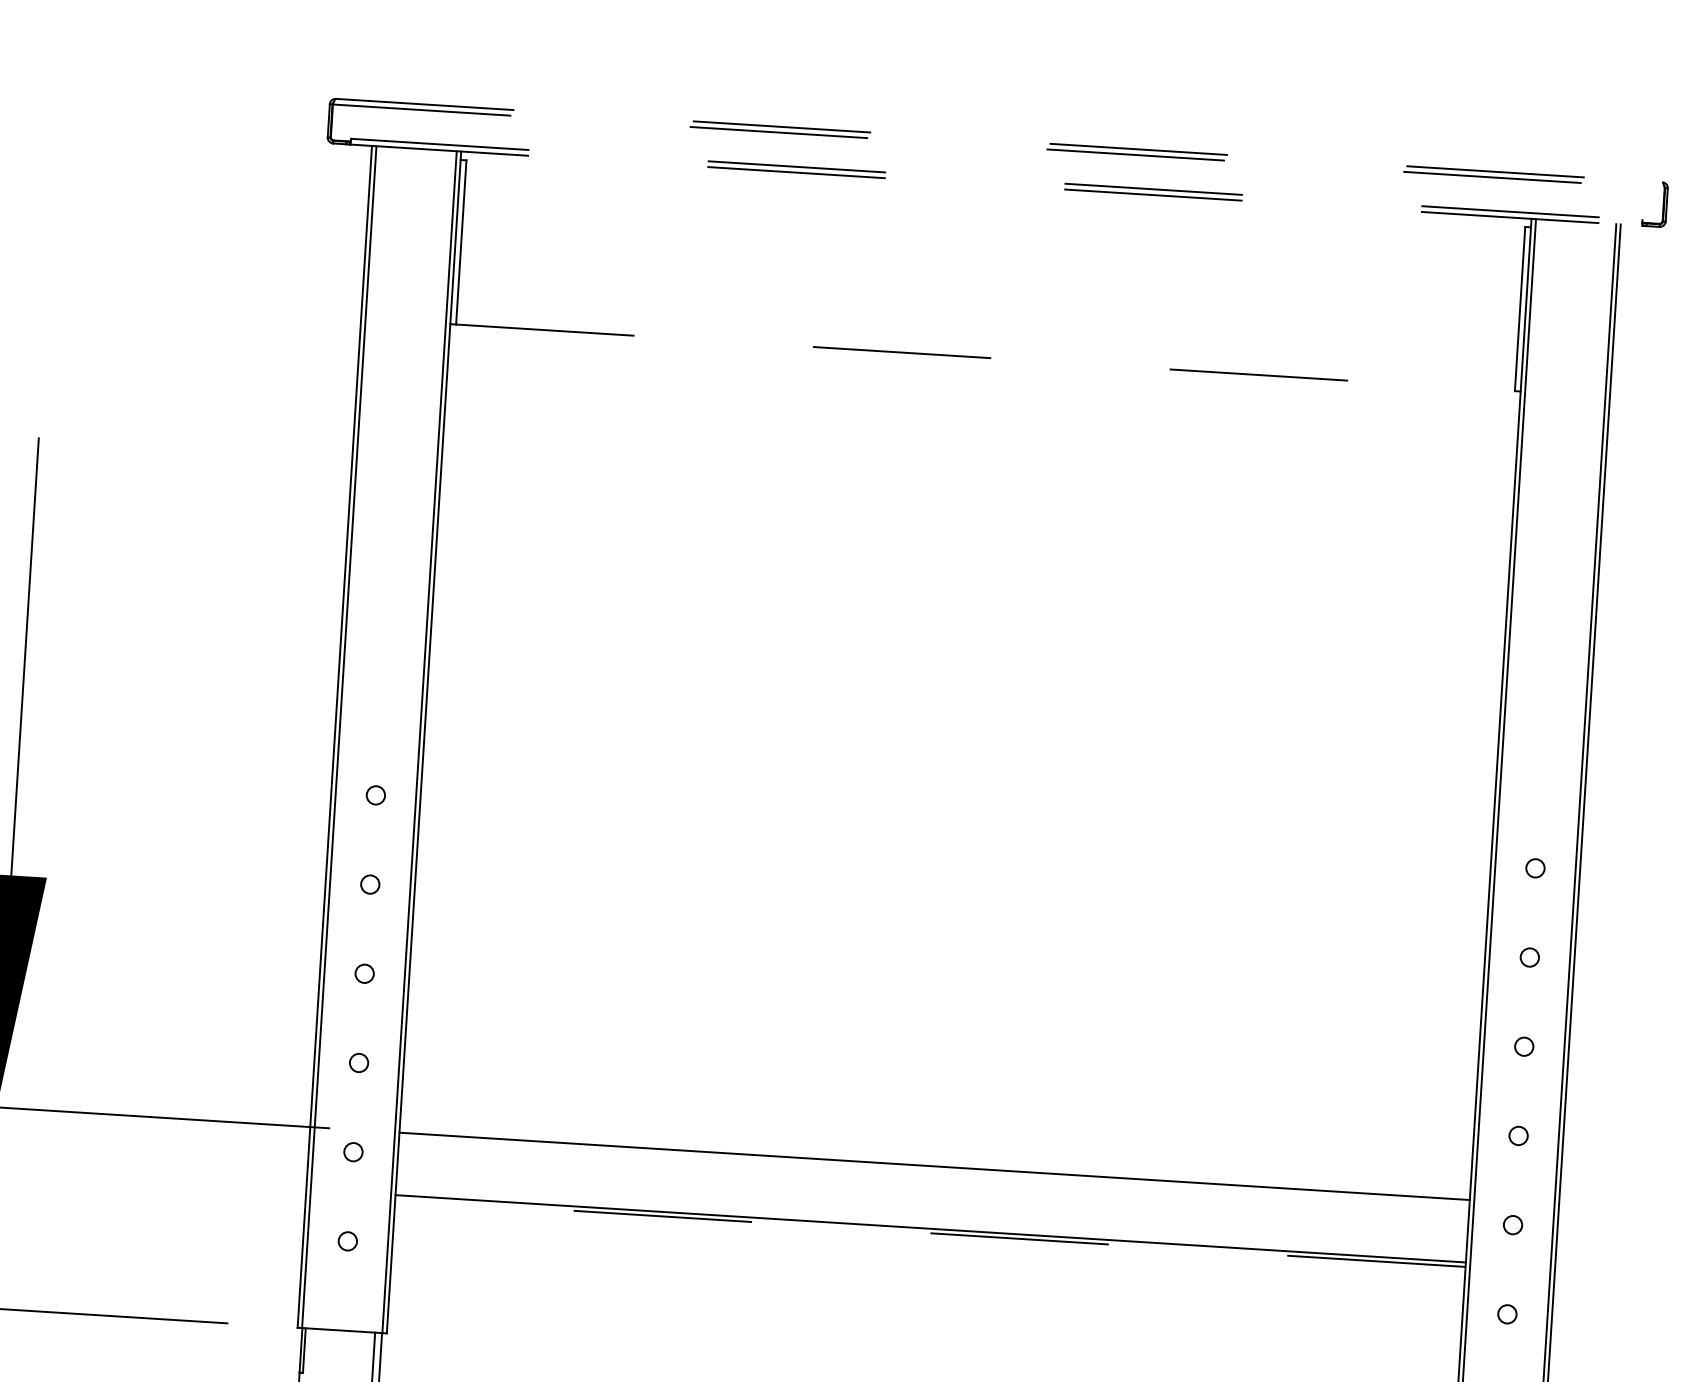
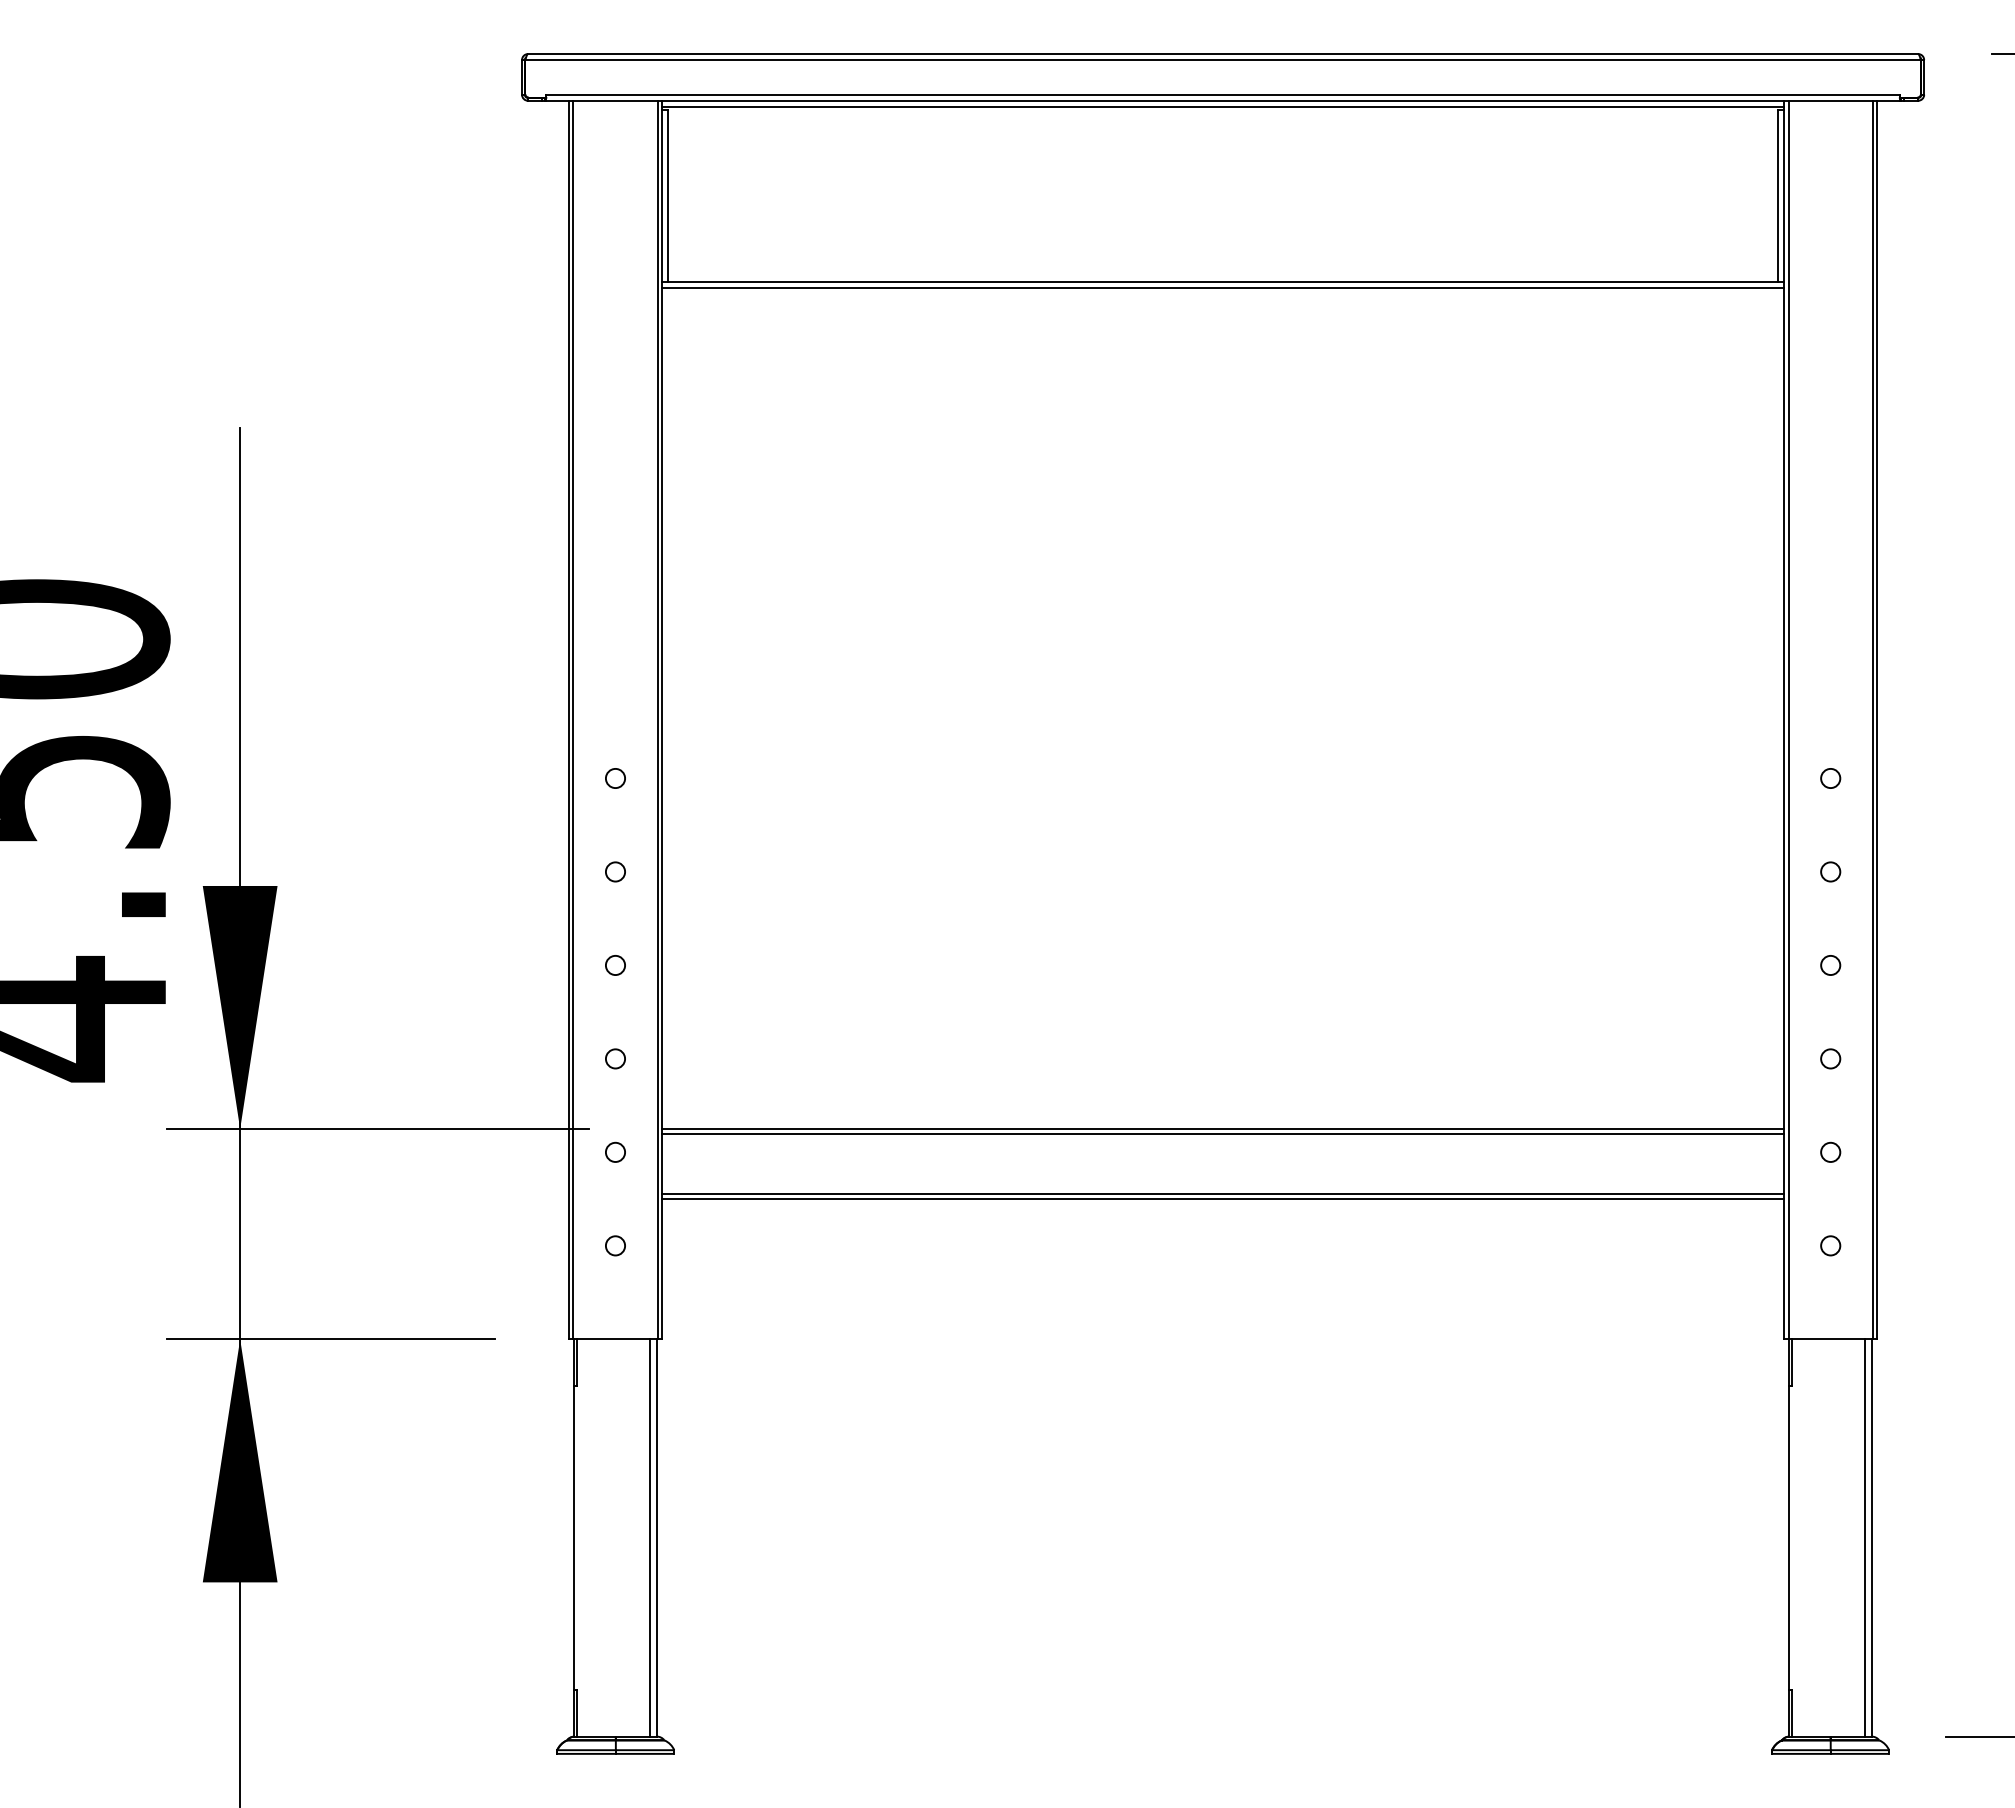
line: (999, 141) -> (1223, 54), dashed -> solid
line: (999, 146) -> (1223, 60), dashed -> solid
line: (997, 179) -> (1223, 94), dashed -> solid
line: (996, 184) -> (1223, 100), dashed -> solid
line: (995, 190) -> (1222, 106), added
line: (985, 357) -> (1223, 281), dashed -> solid
line: (984, 363) -> (1222, 287), added
line: (933, 1170) -> (1222, 1133), added
line: (930, 1233) -> (1223, 1199), dashed -> solid

